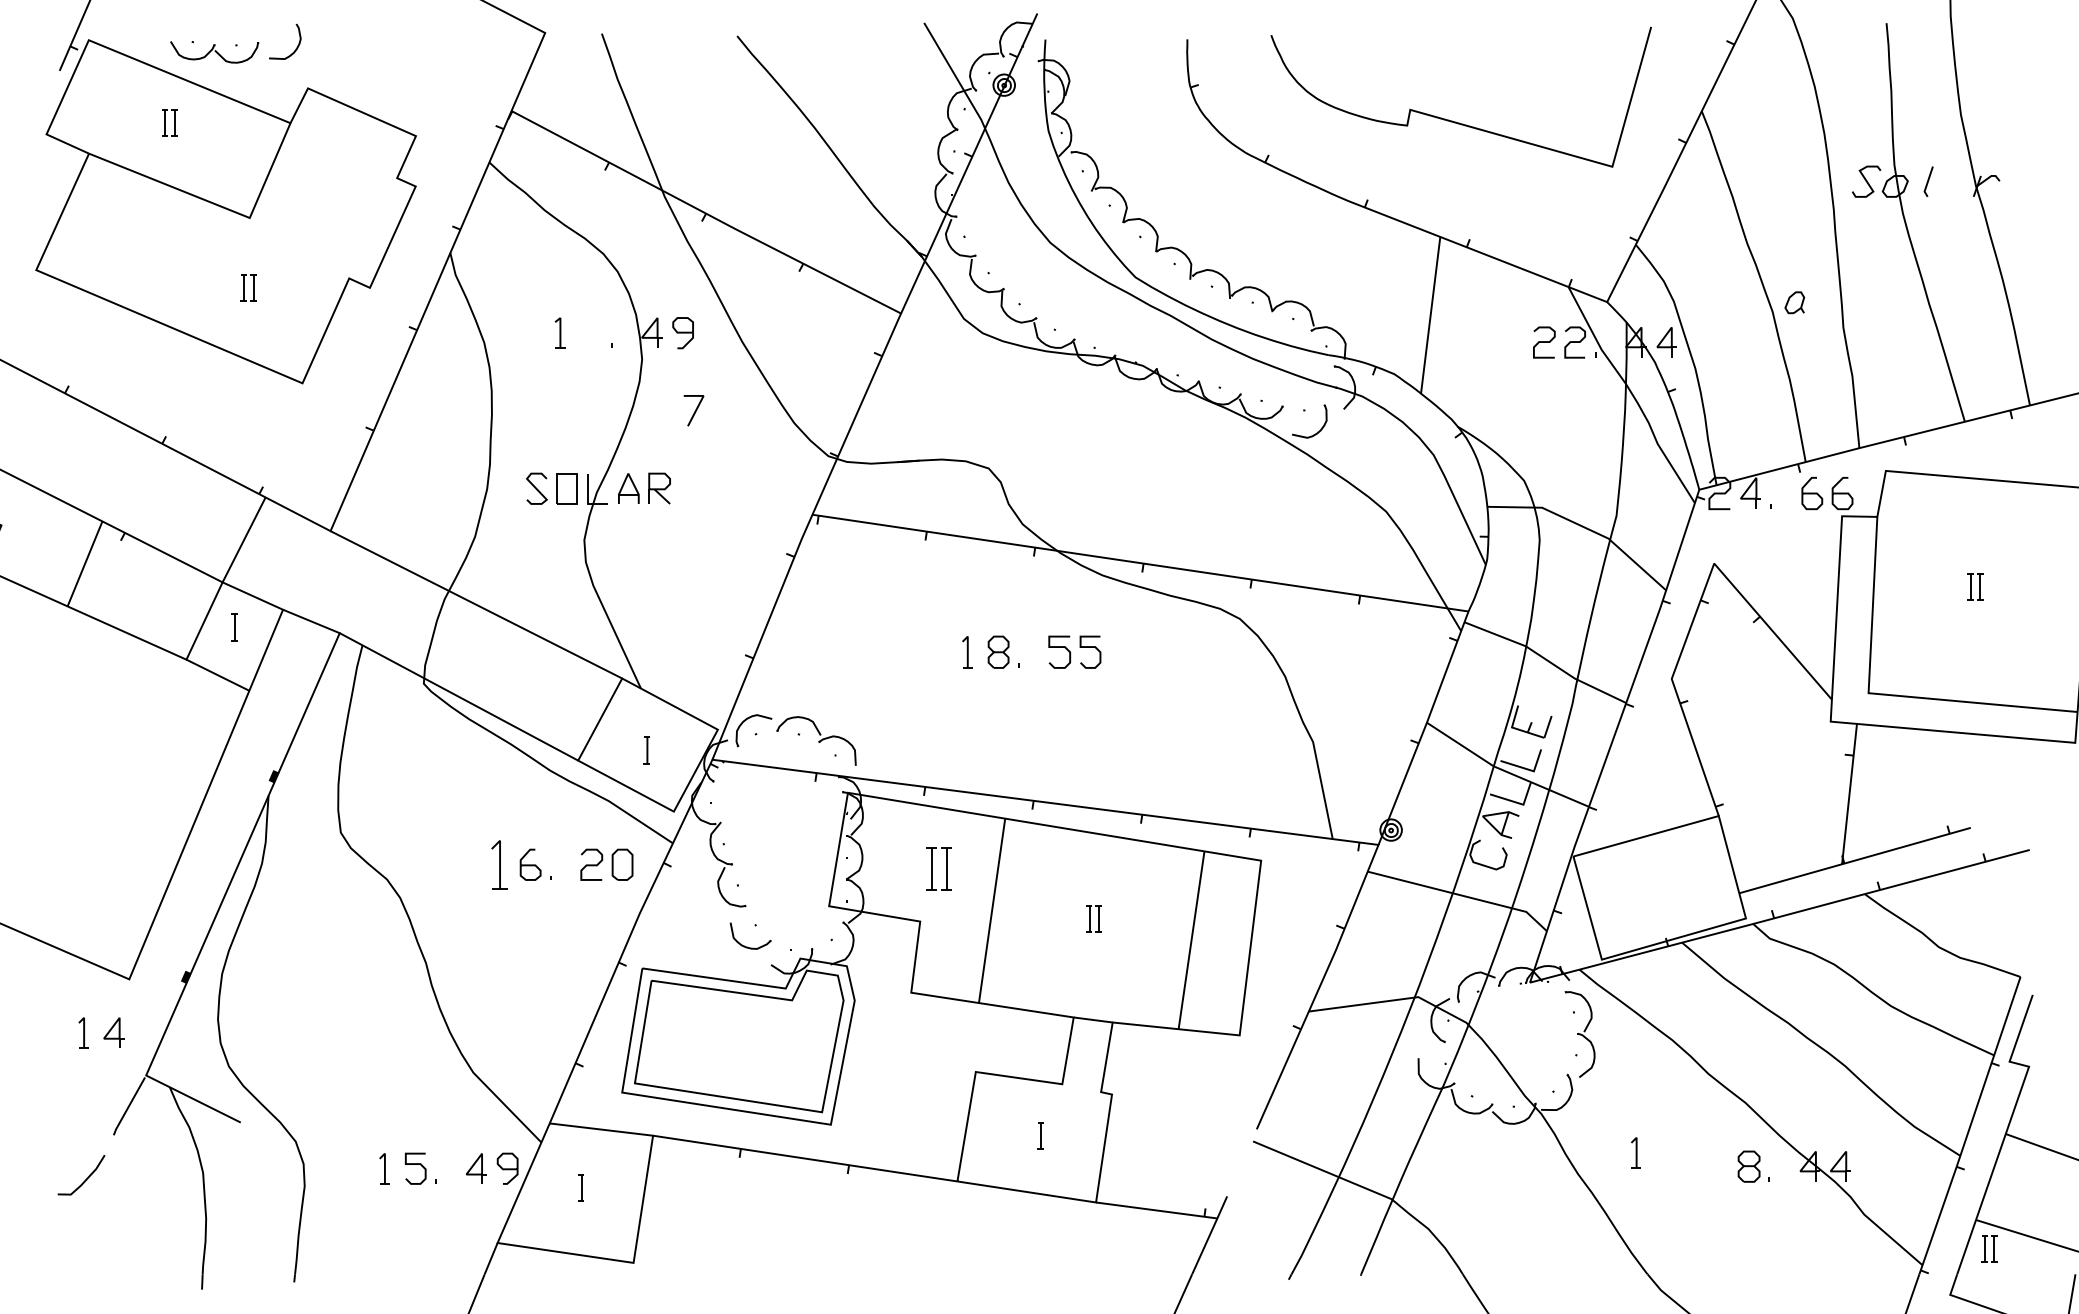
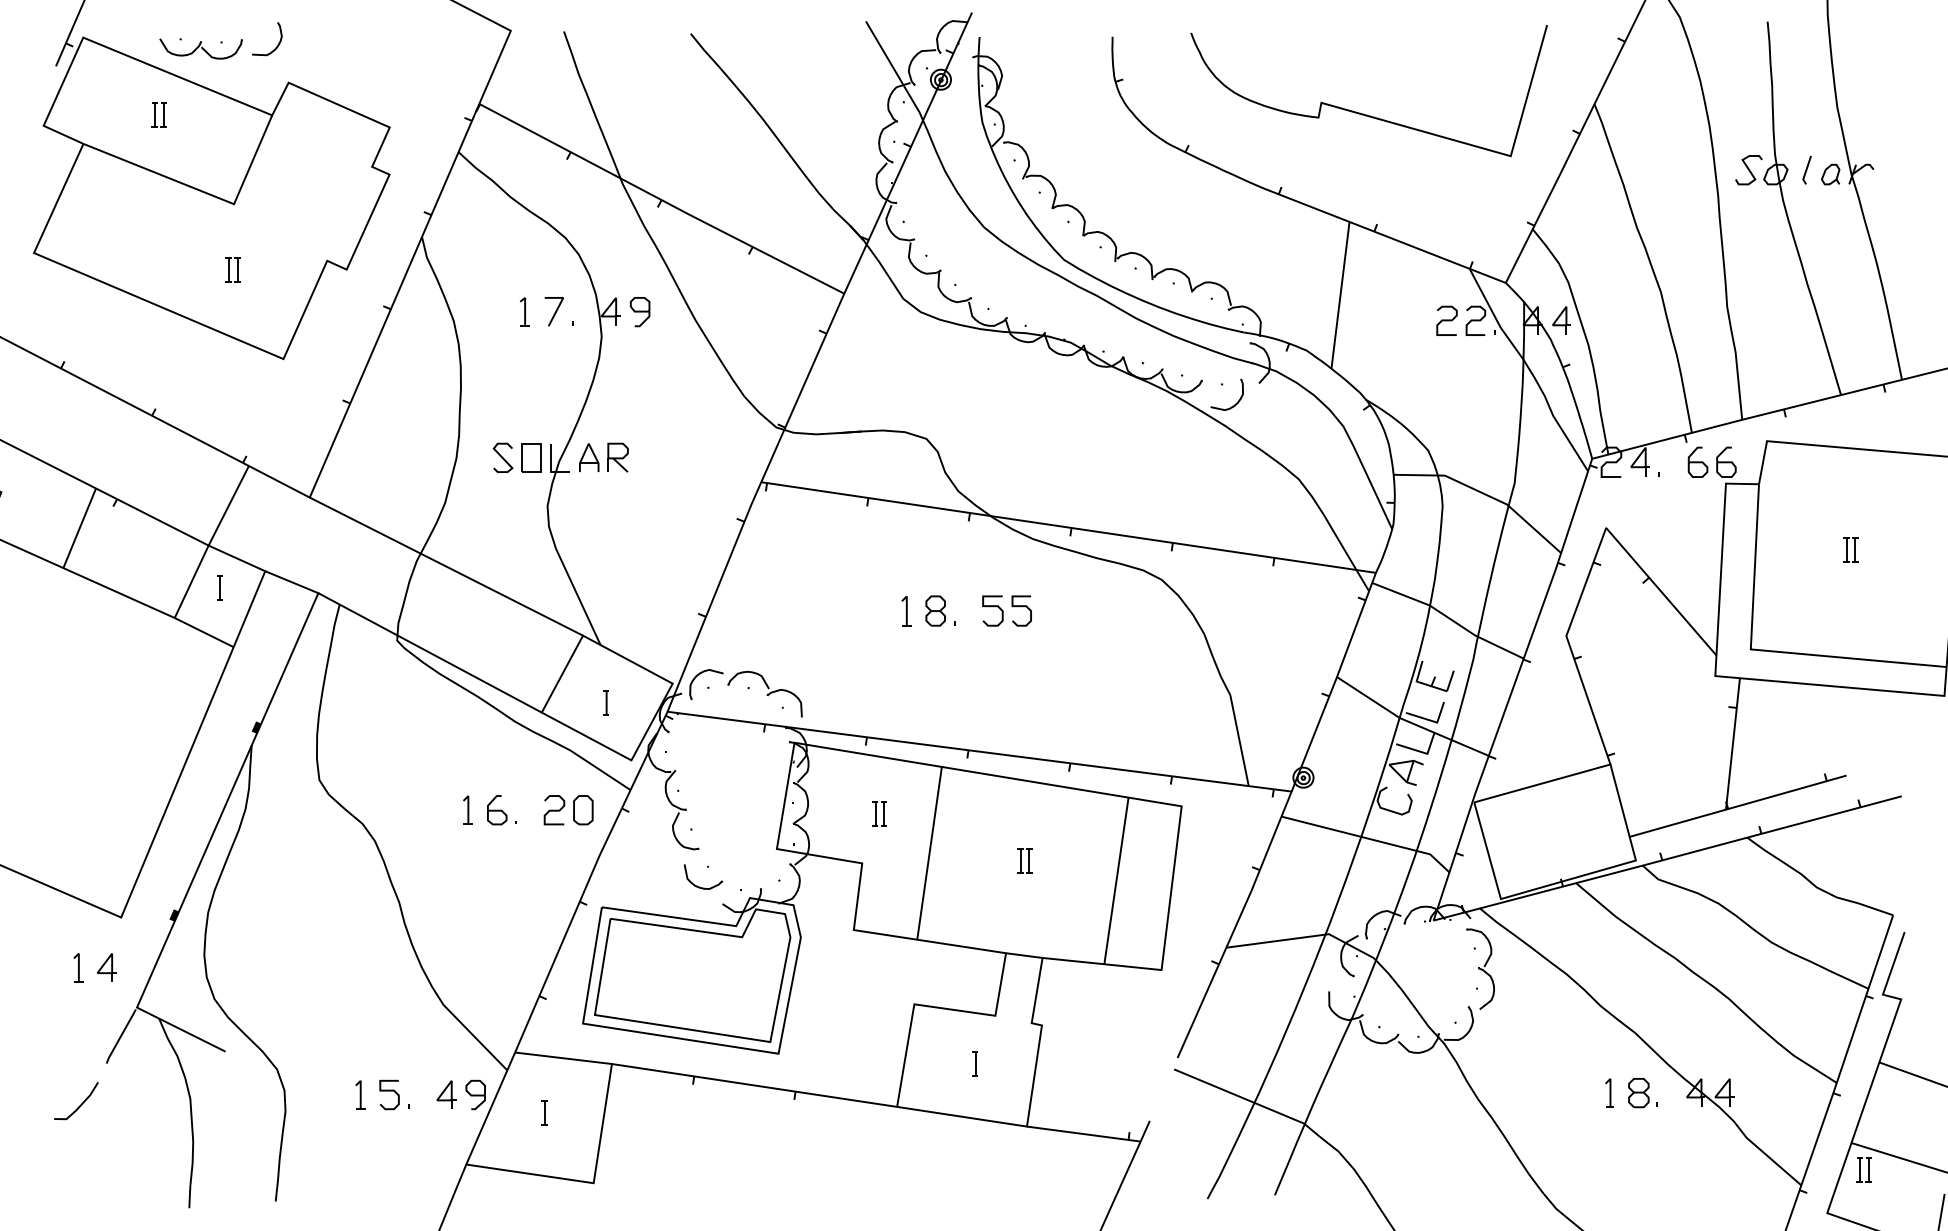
part: (1794, 302) -> (1830, 174), moved
line: (694, 411) -> (554, 312), moved
part: (498, 864) -> (467, 809), size x0.62
part: (938, 868) -> (879, 813), size x0.62
part: (1635, 1152) -> (1609, 1092), moved

